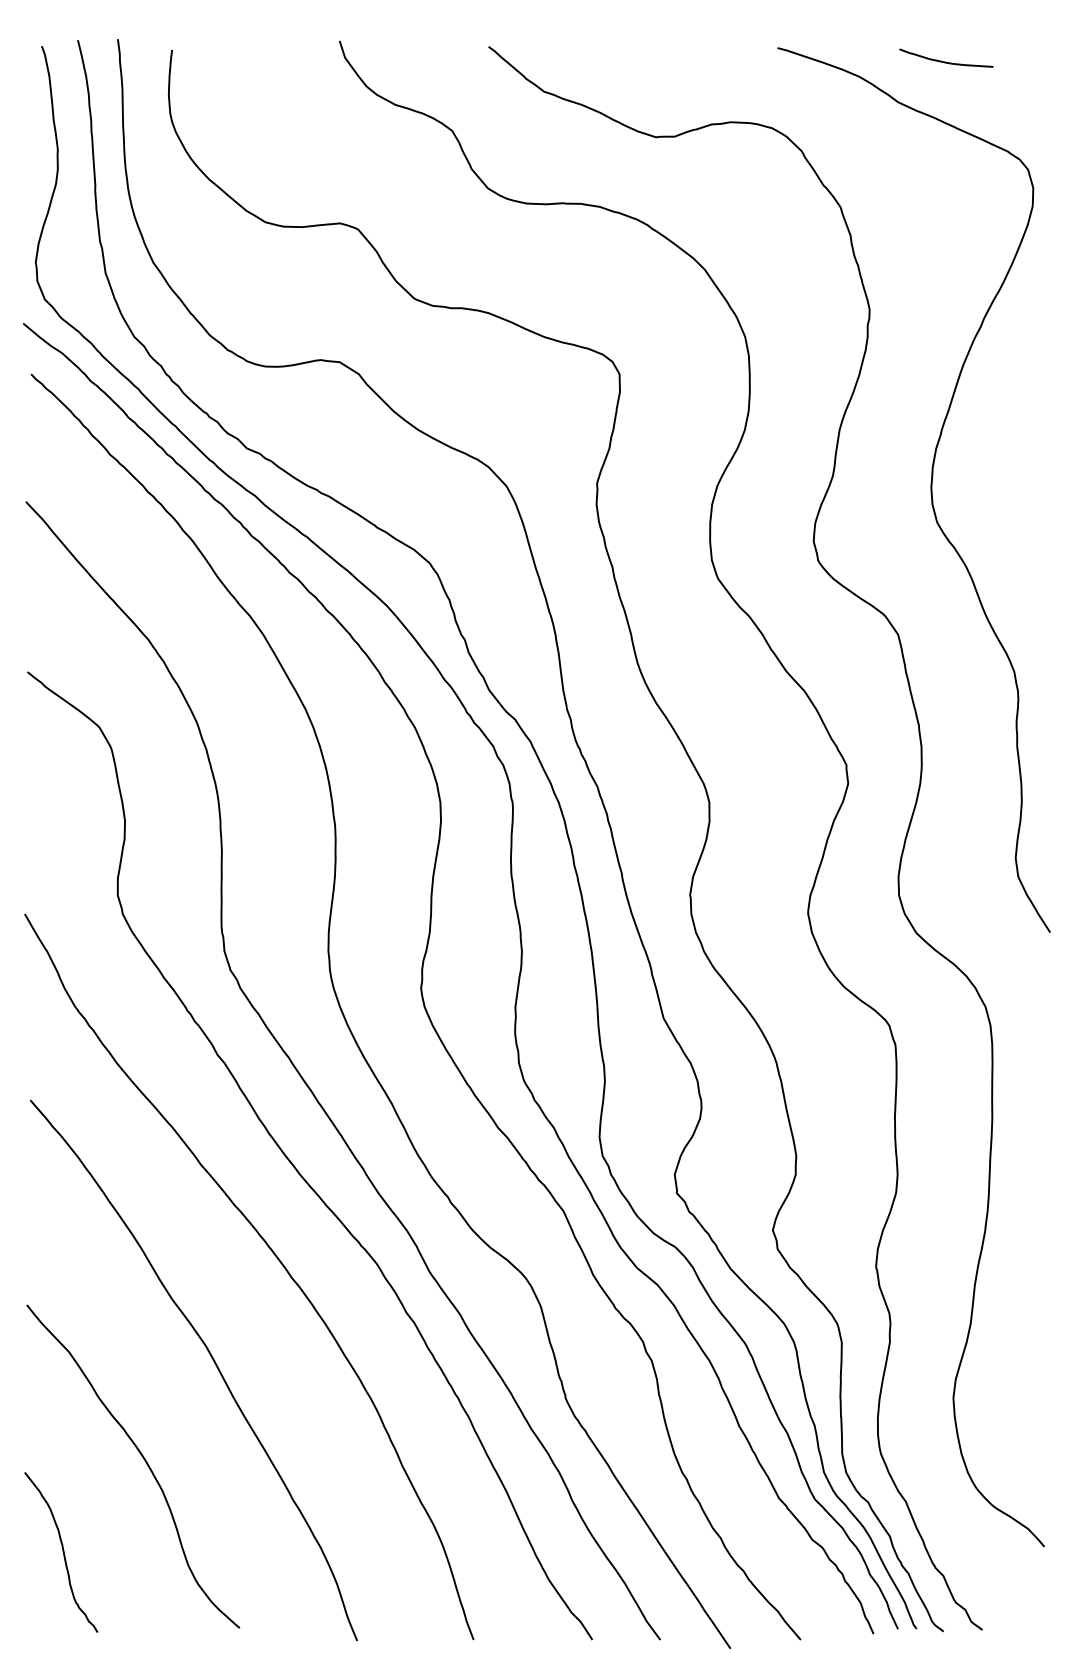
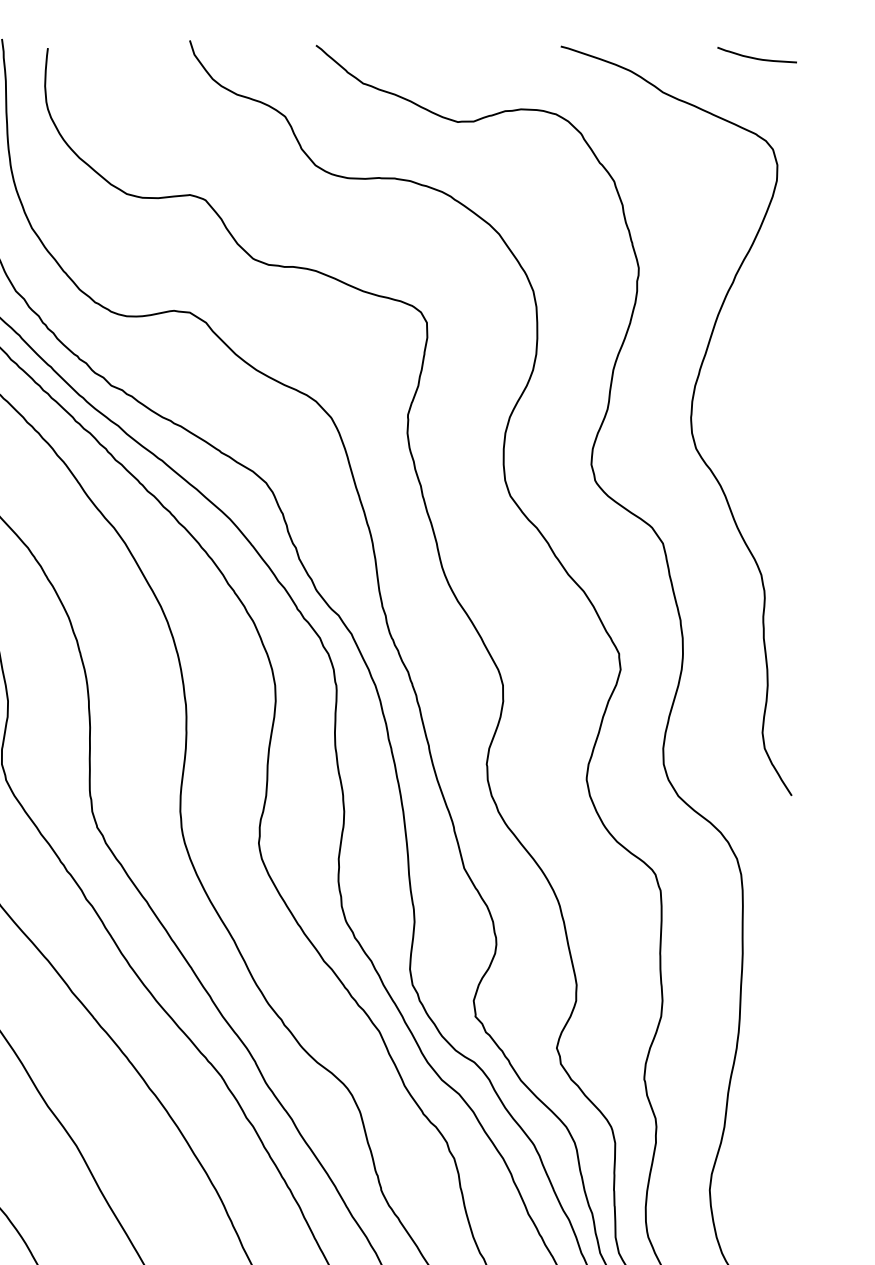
curve: (946, 61) -> (757, 57), moved

